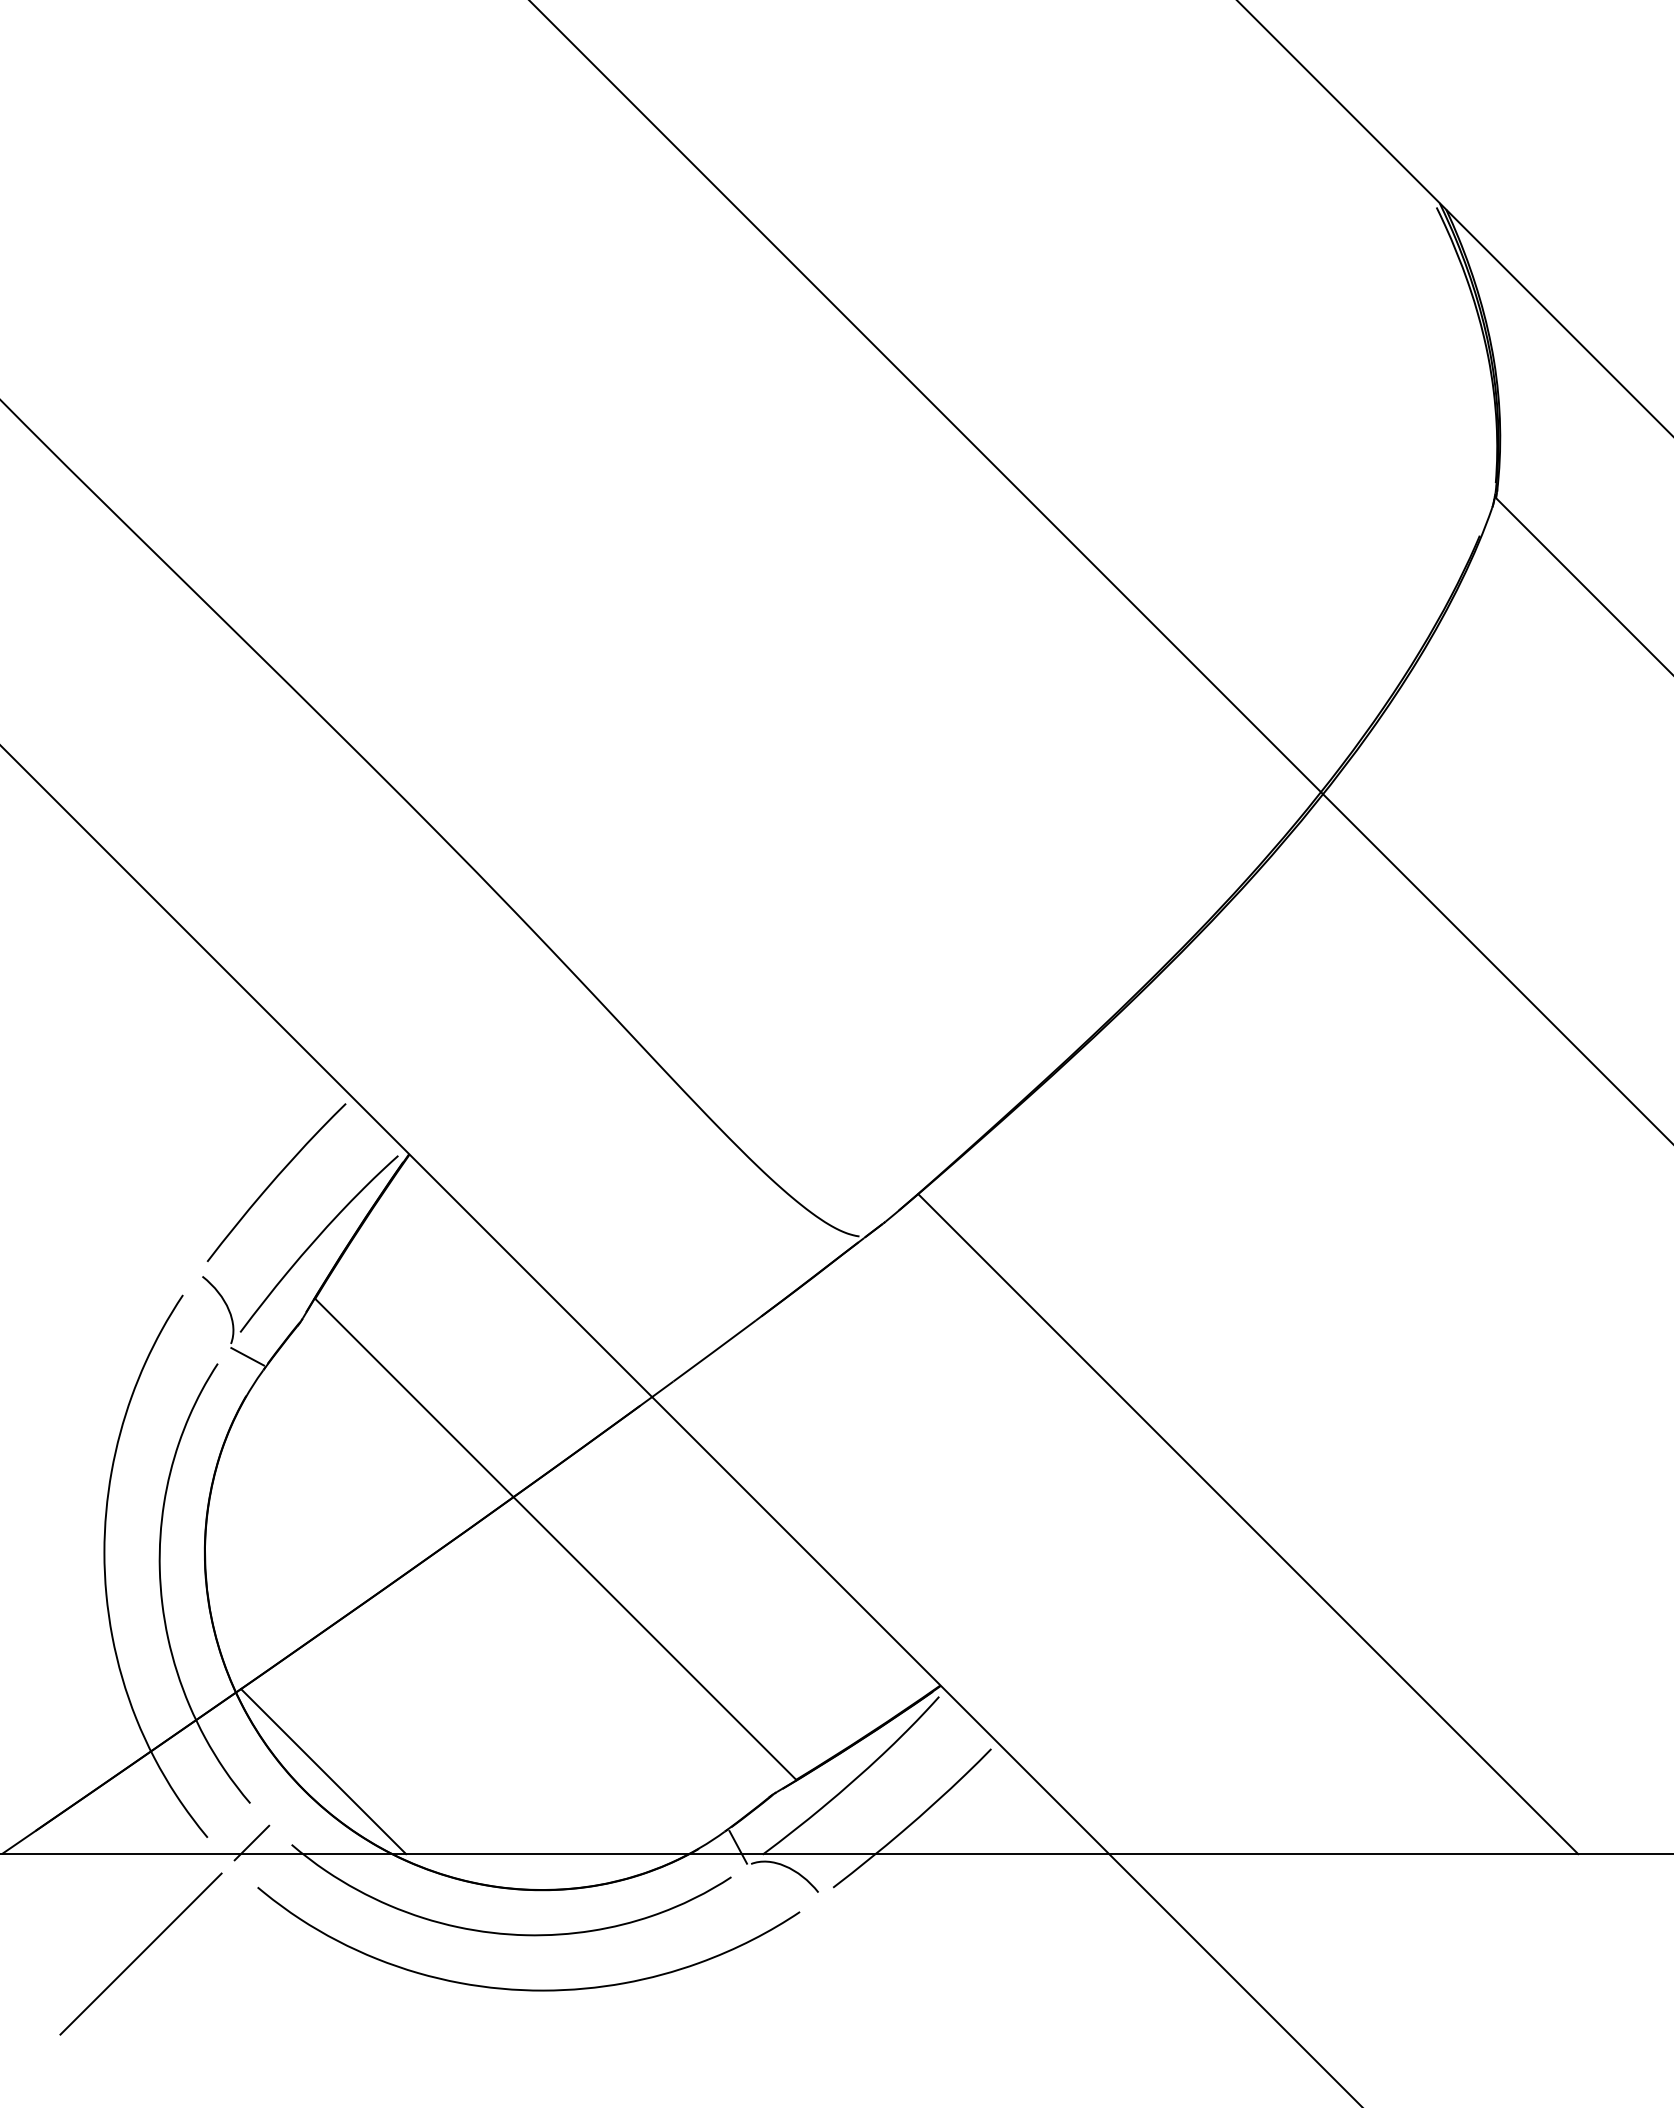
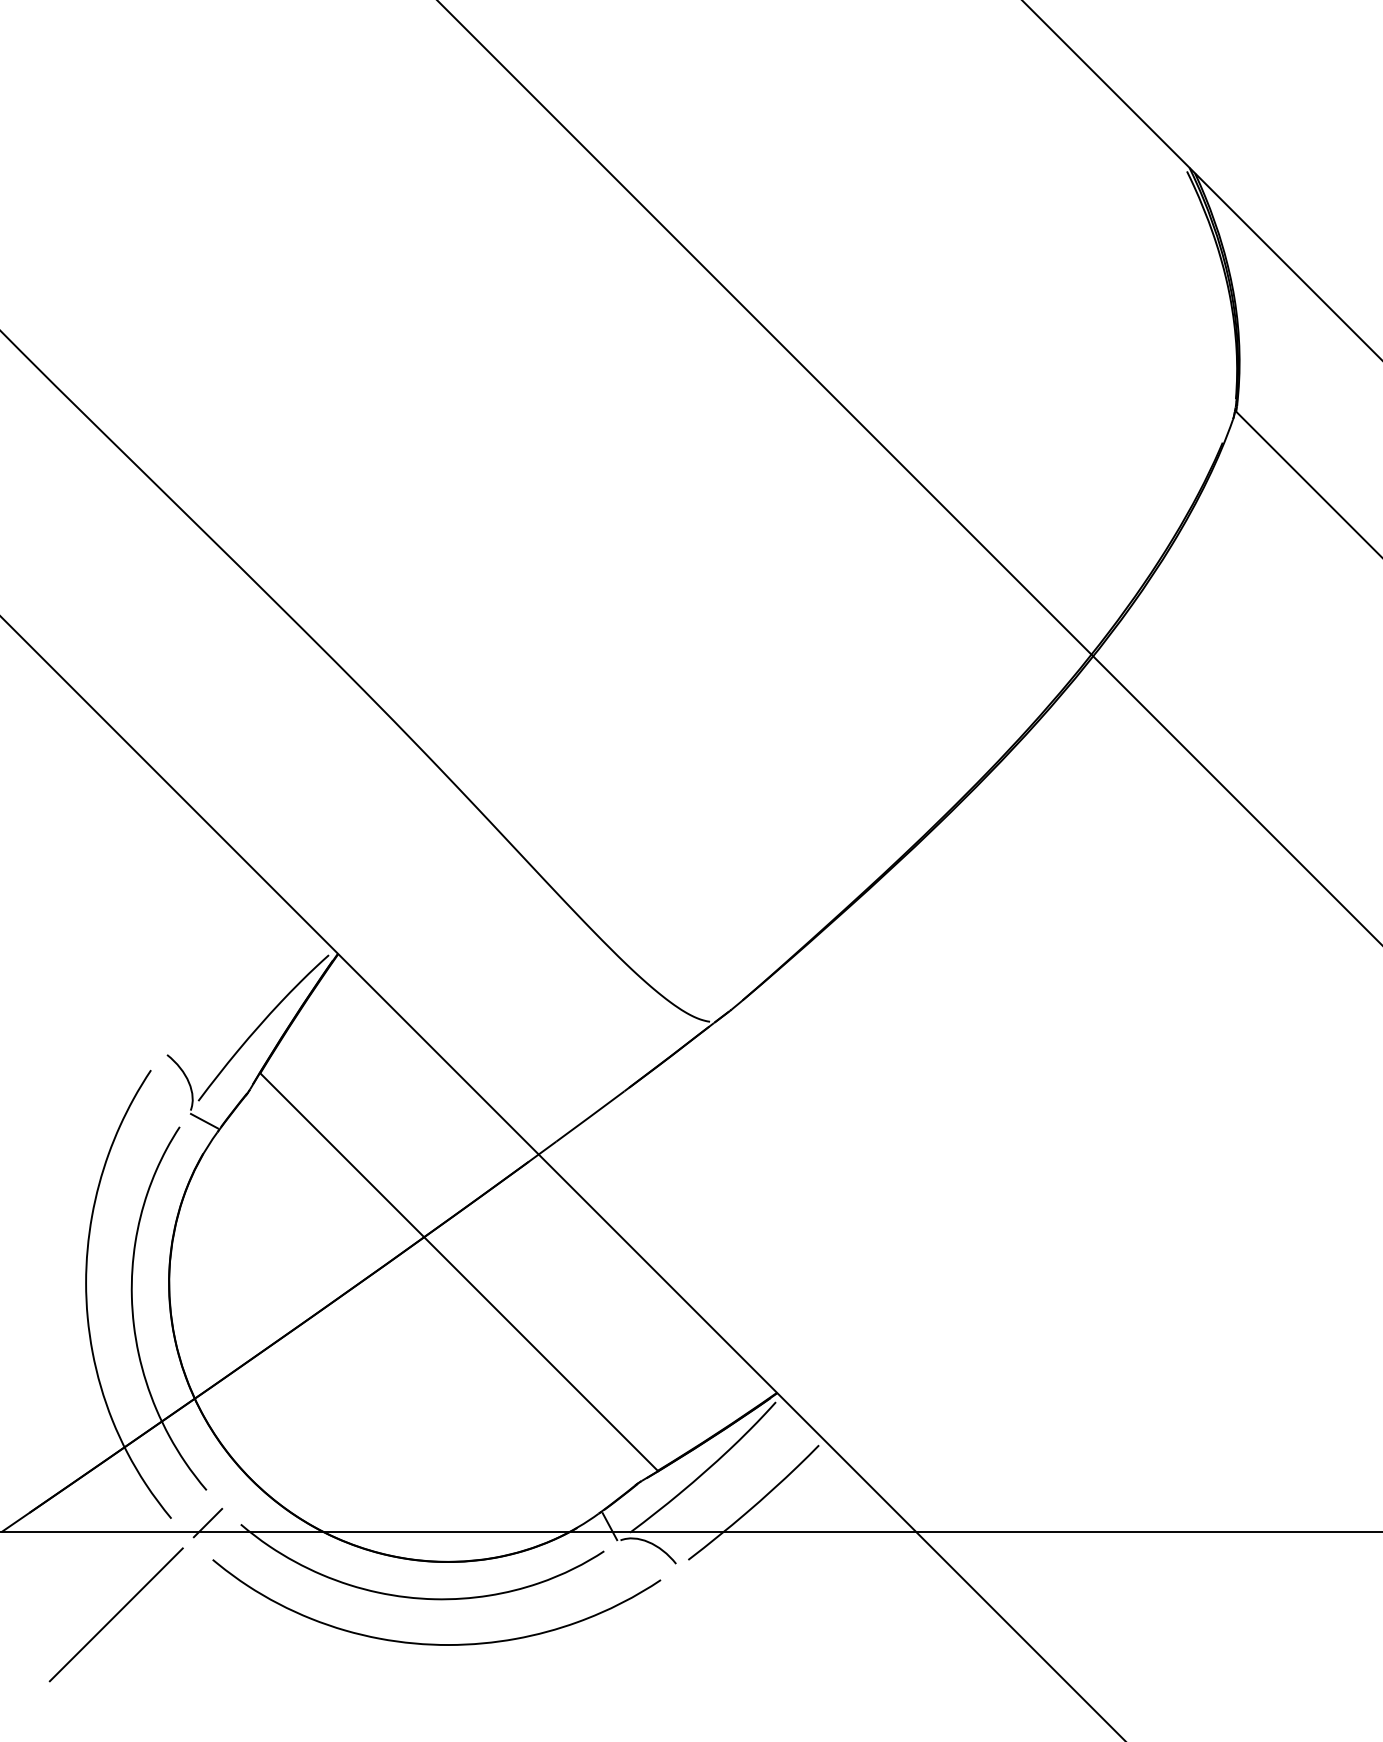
curve: (275, 1180) -> (227, 975), removed
line: (1248, 1524) -> (1031, 1259), removed
line: (323, 1771) -> (267, 1463), removed

